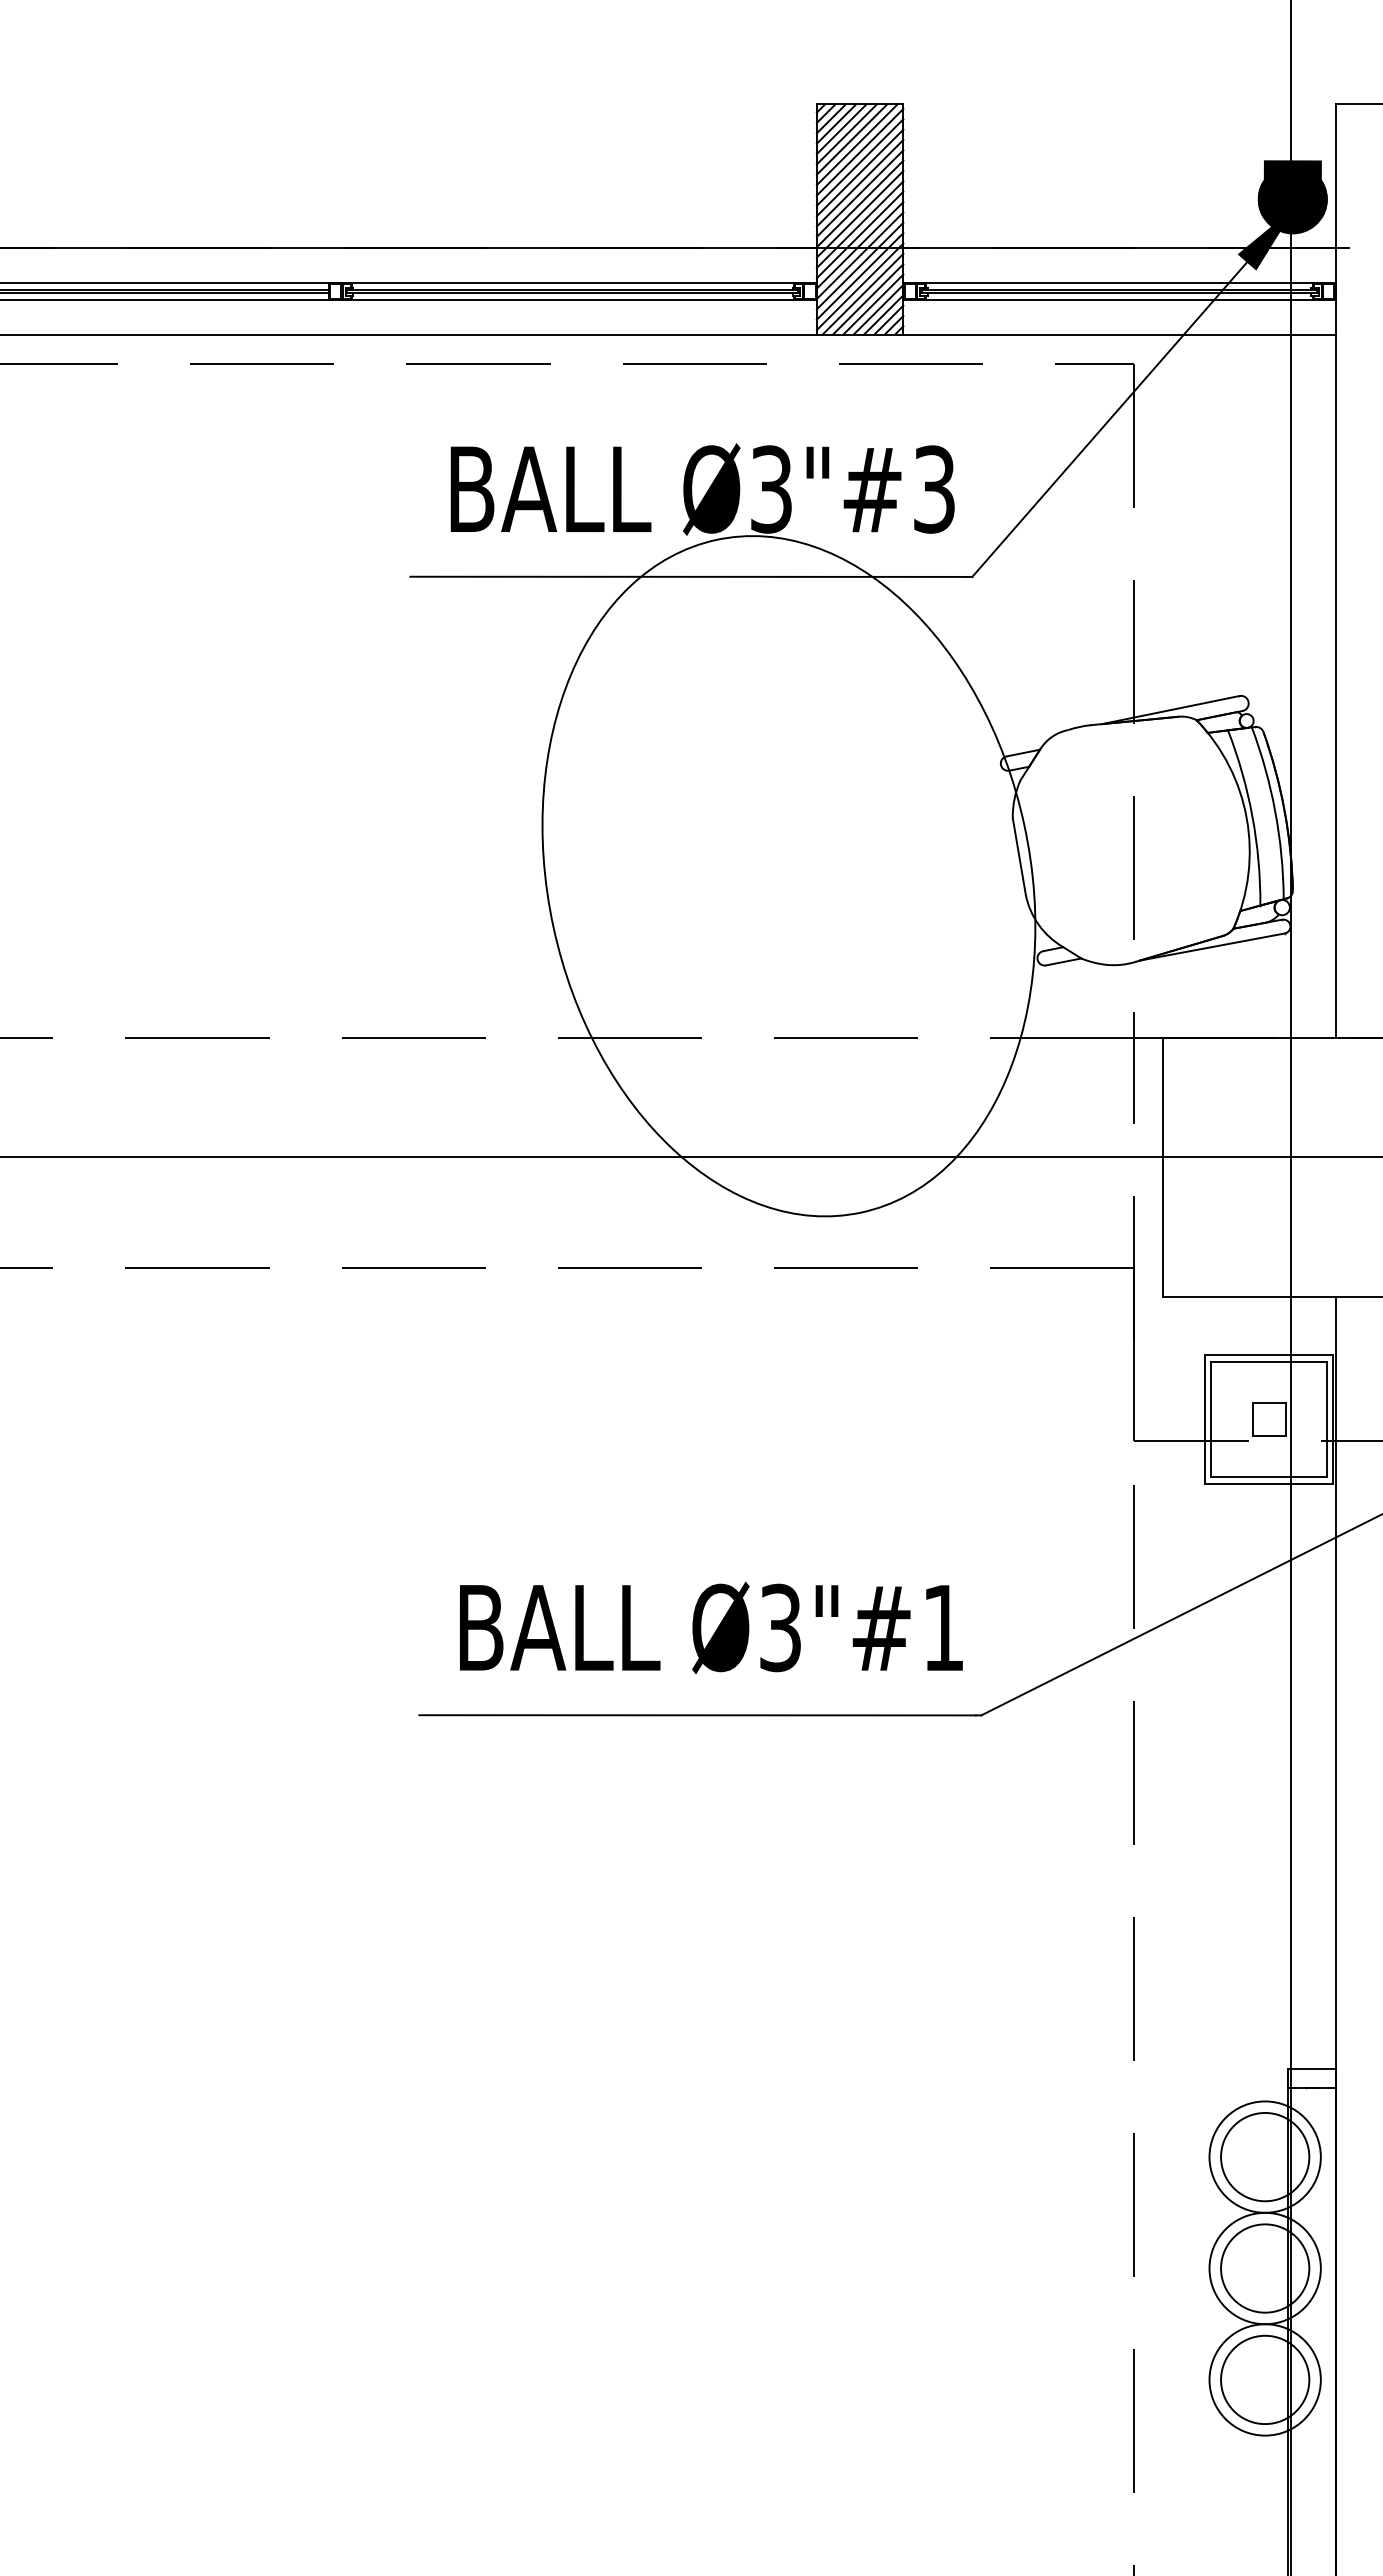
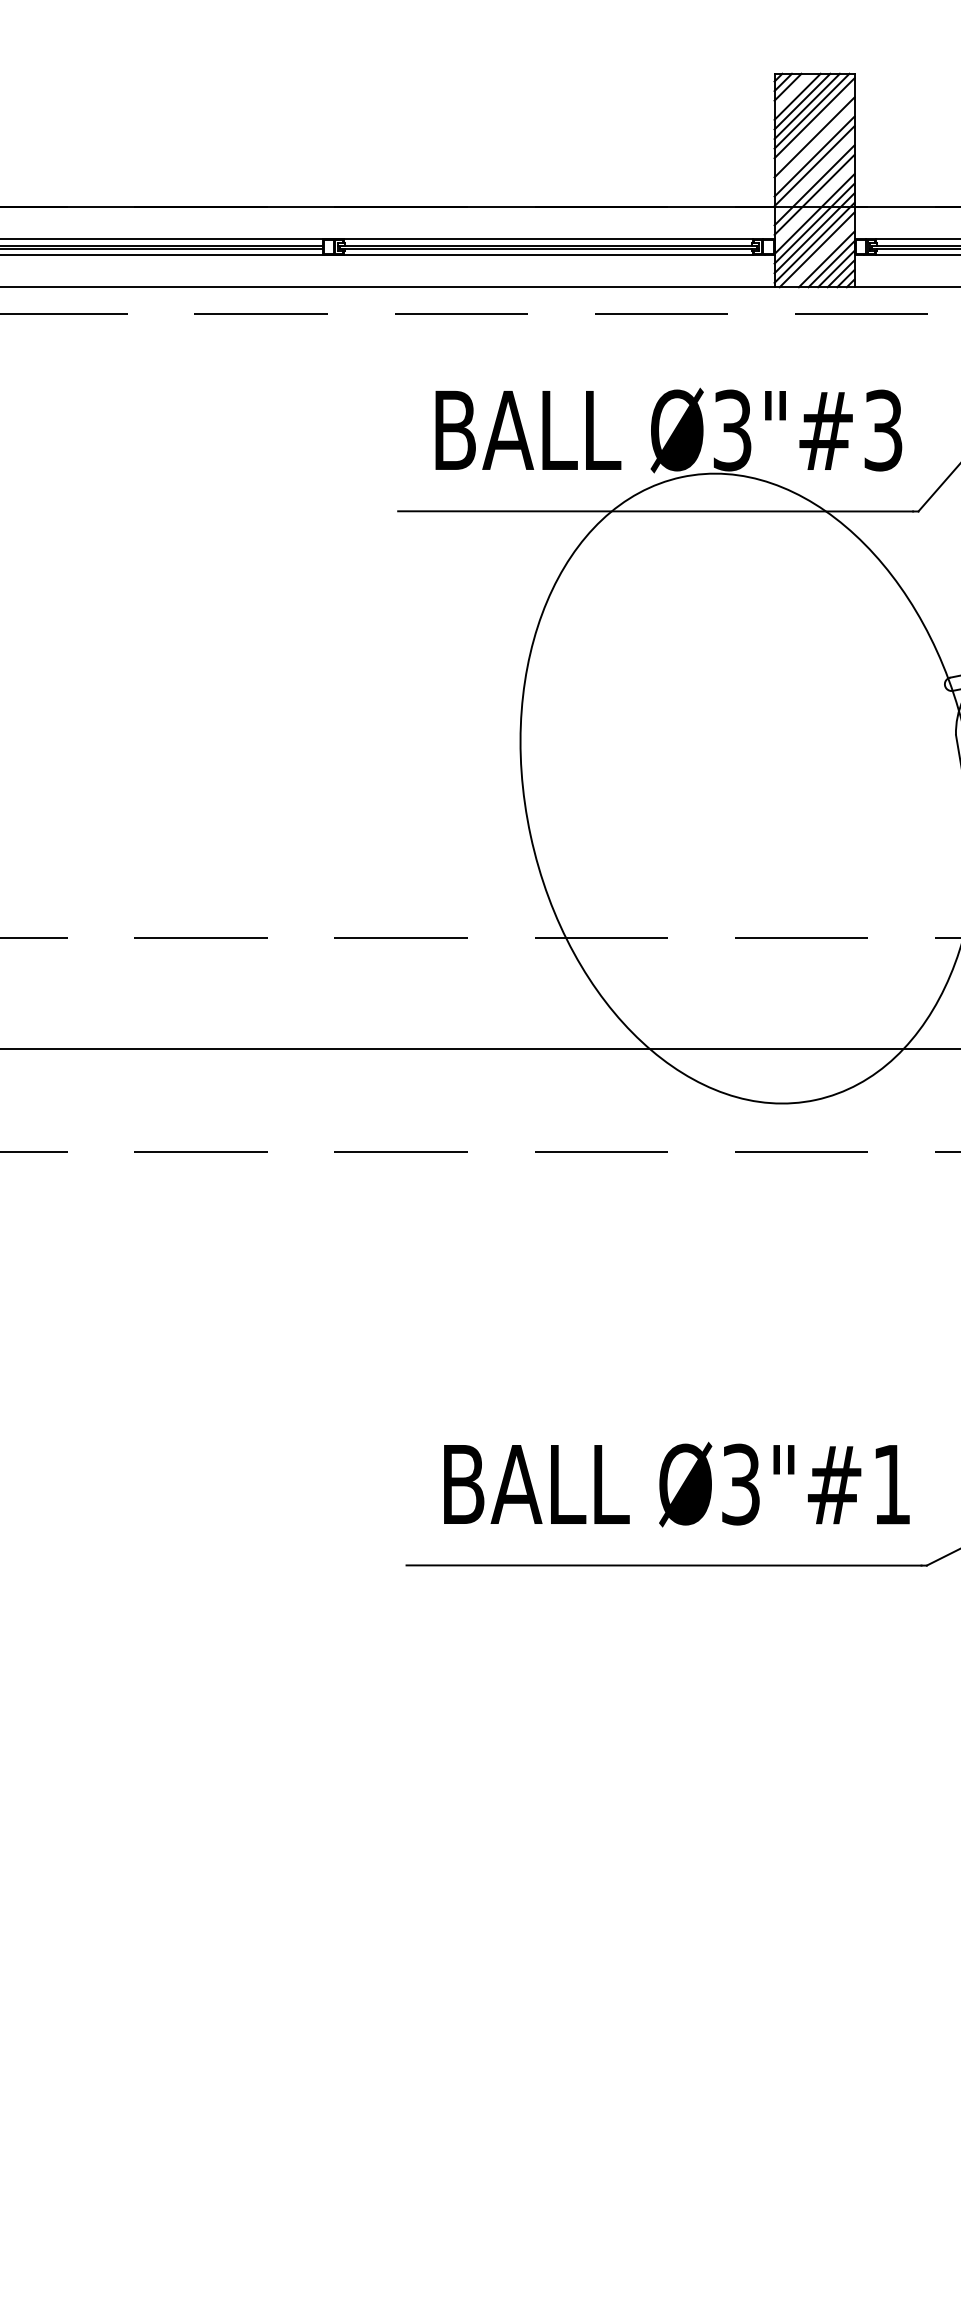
line: (836, 123) -> (792, 91), removed
line: (859, 162) -> (814, 127), removed
line: (859, 183) -> (814, 147), removed
line: (859, 214) -> (814, 175), removed
line: (859, 245) -> (814, 204), removed
line: (867, 299) -> (821, 254), removed

